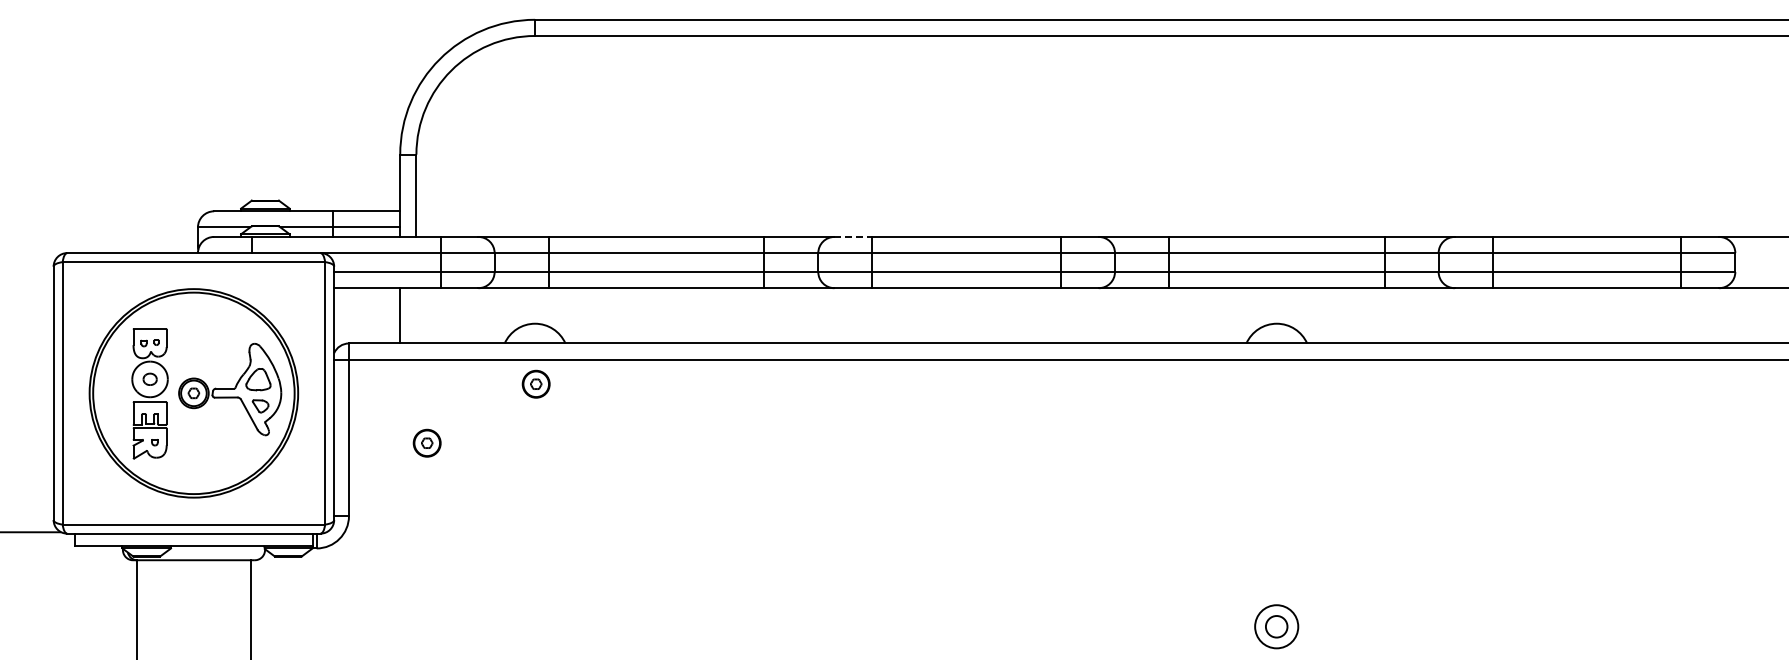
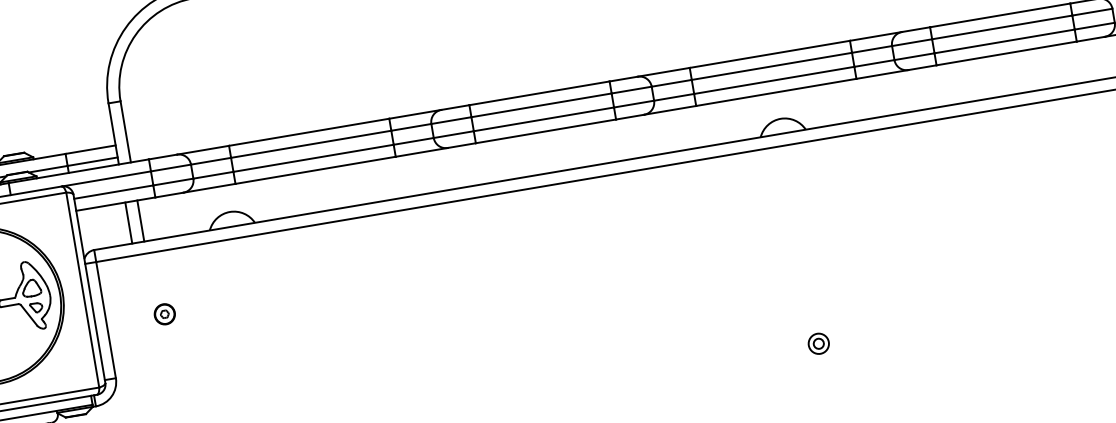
line: (853, 236) -> (455, 107), dashed -> solid
line: (416, 315) -> (140, 220), added
part: (535, 383) -> (237, 256), removed
part: (1276, 626) -> (818, 343), size x0.62

